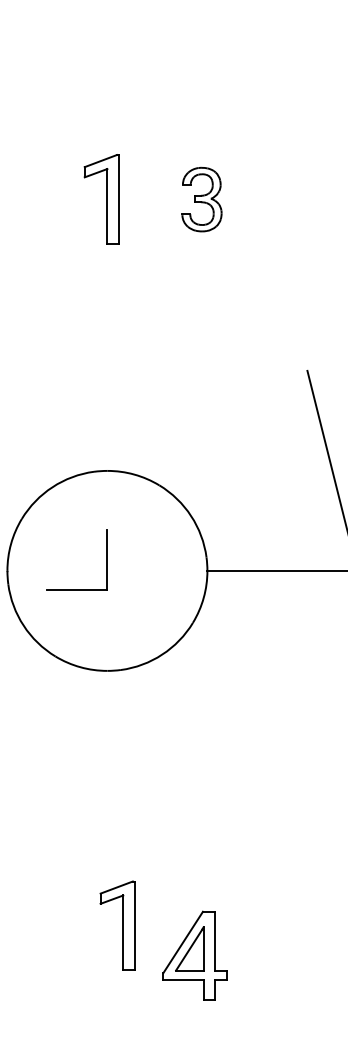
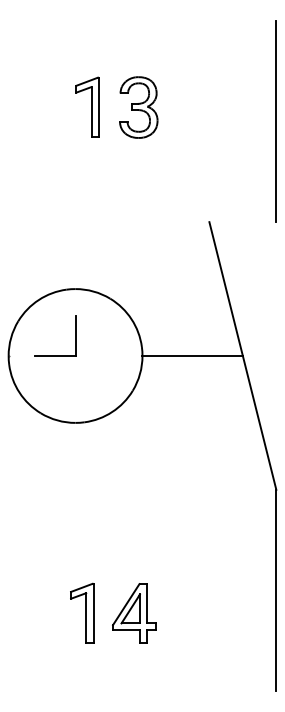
part: (101, 198) -> (87, 106), moved
part: (201, 199) -> (138, 107), size x1.43
part: (107, 559) -> (75, 335), moved
part: (117, 924) -> (82, 612), moved

